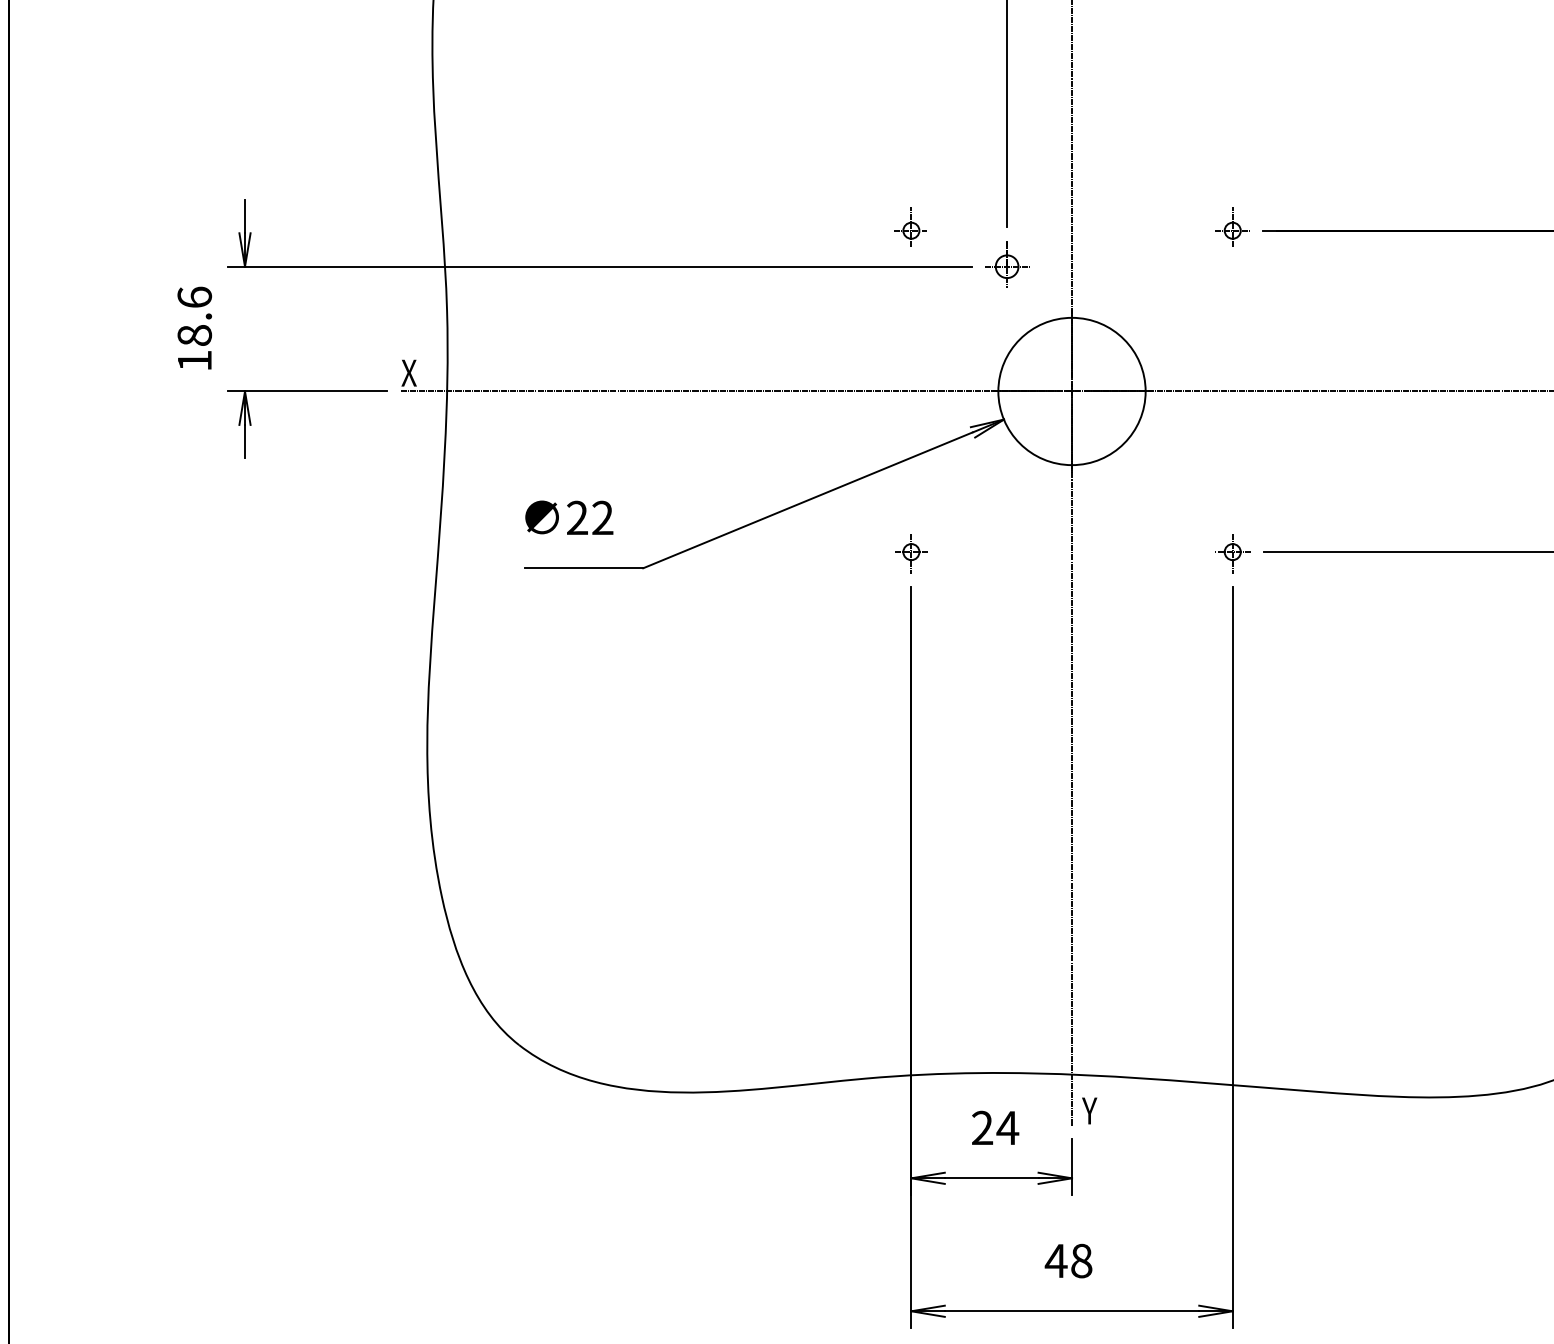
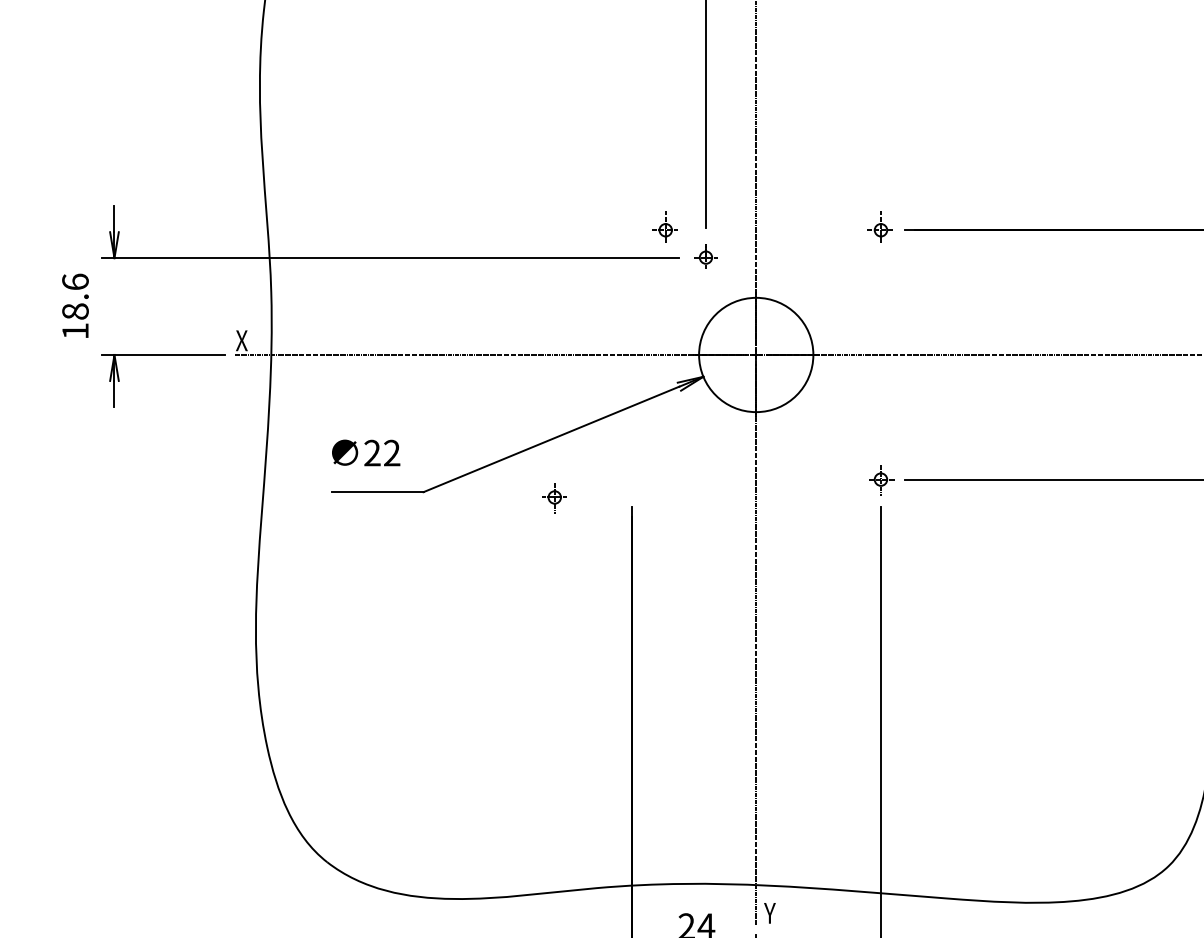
part: (910, 226) -> (665, 226), moved
part: (1007, 264) -> (706, 256), size x0.7
part: (911, 553) -> (554, 498), moved

